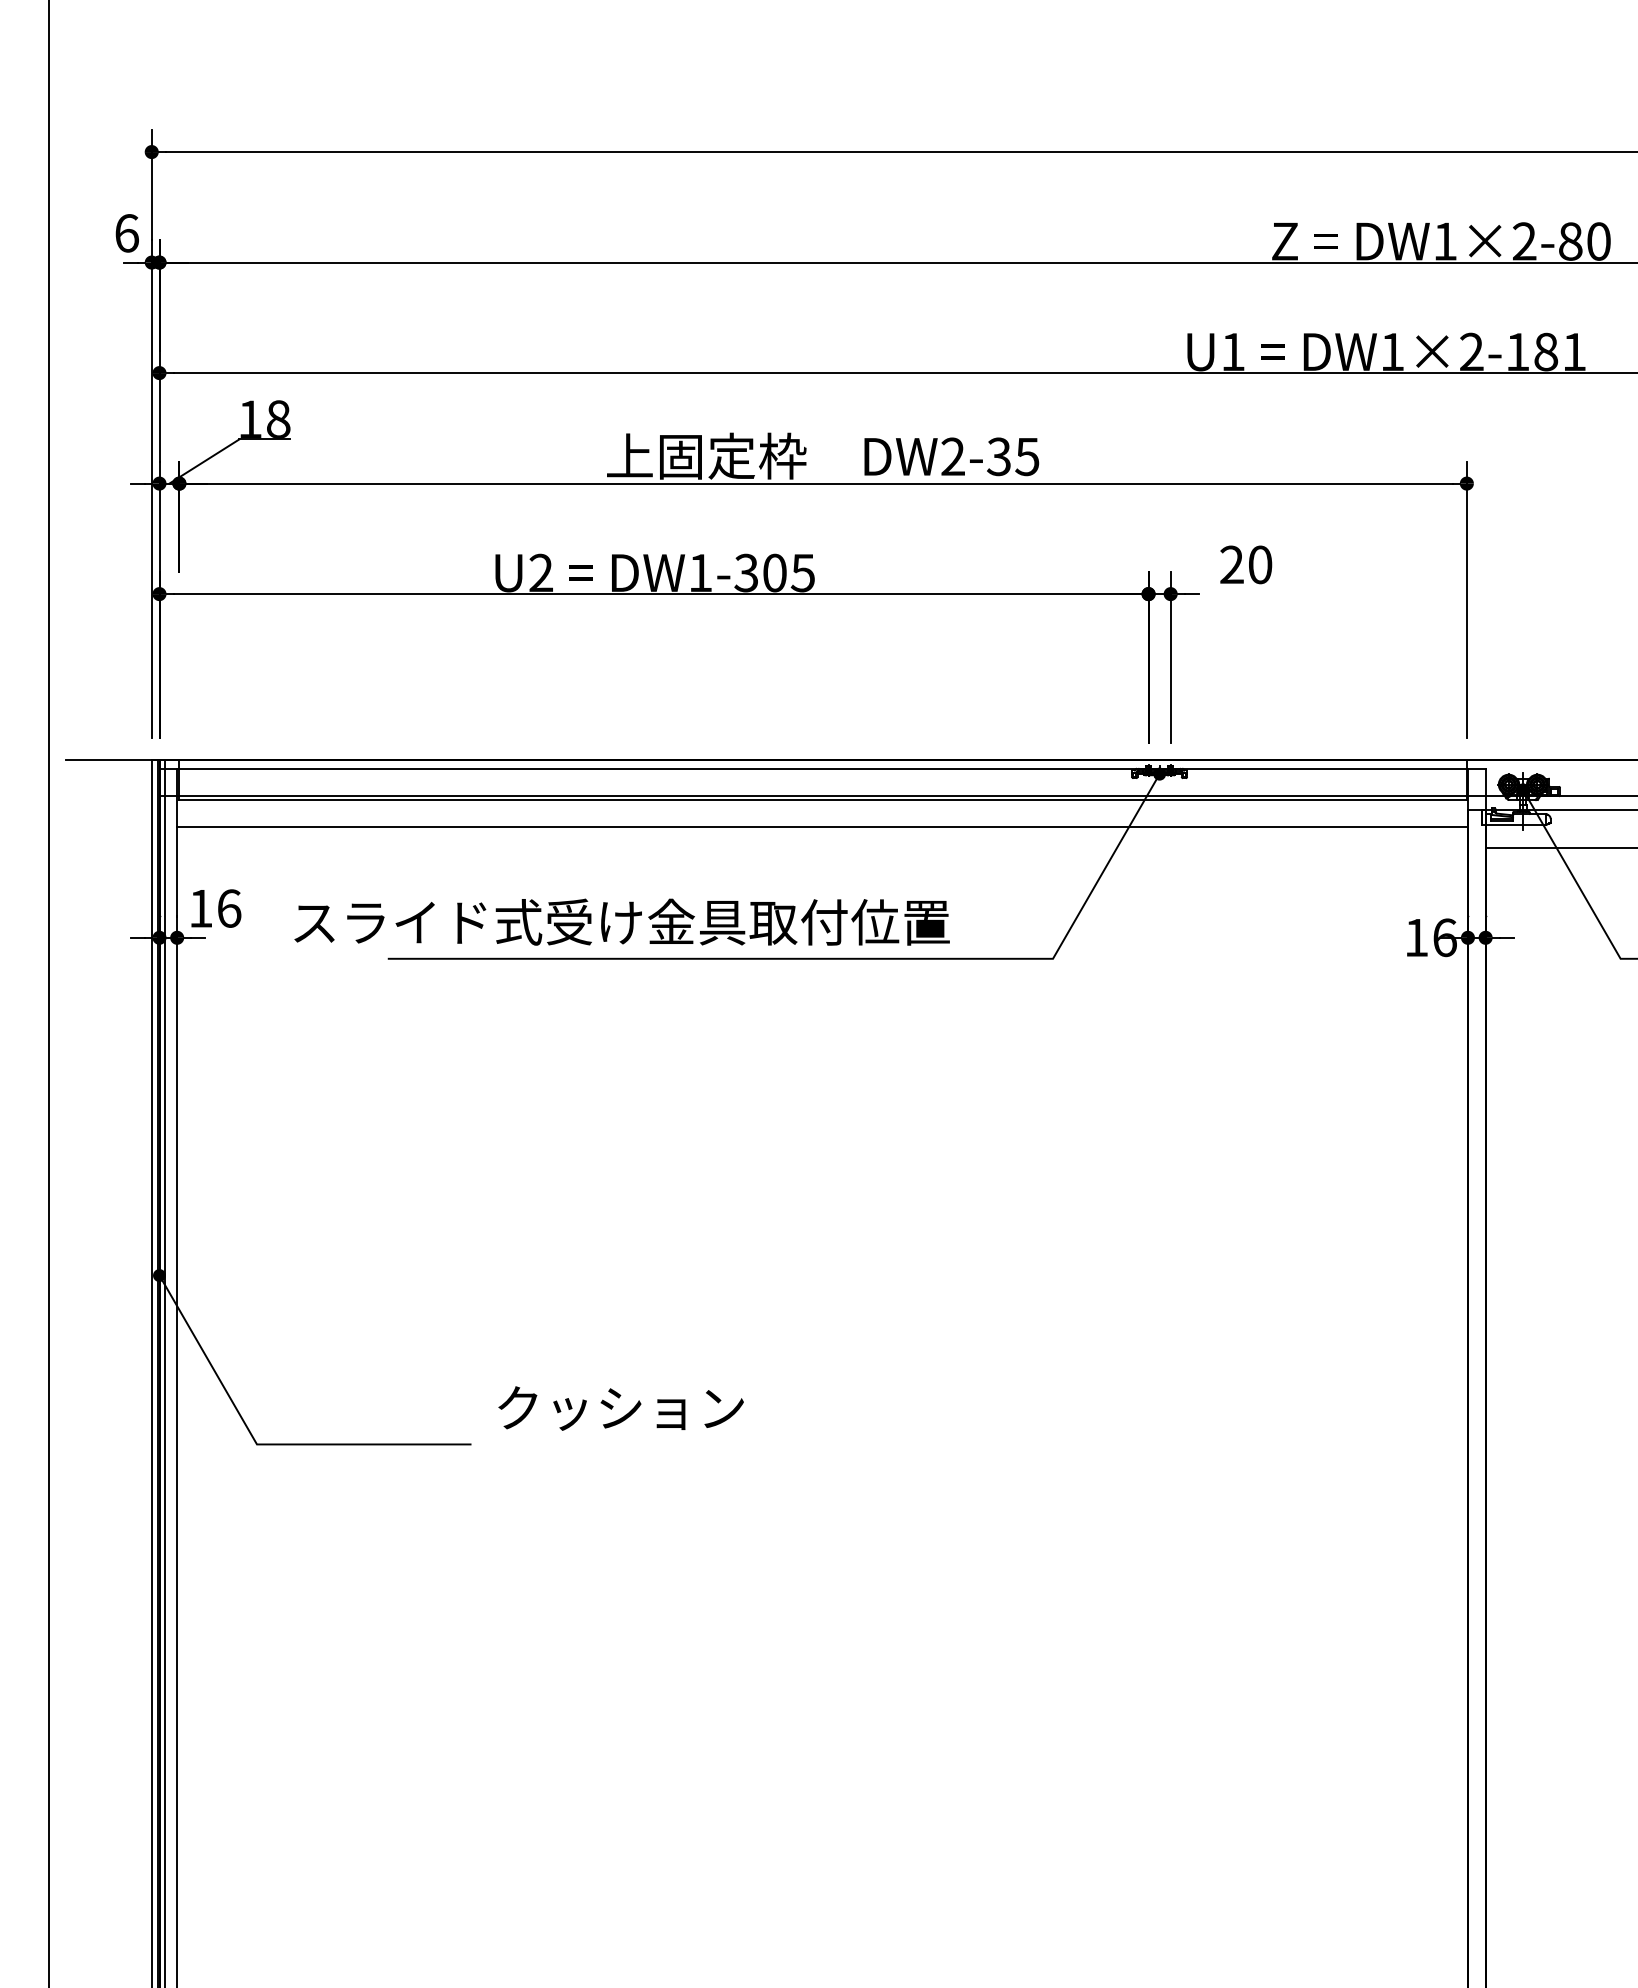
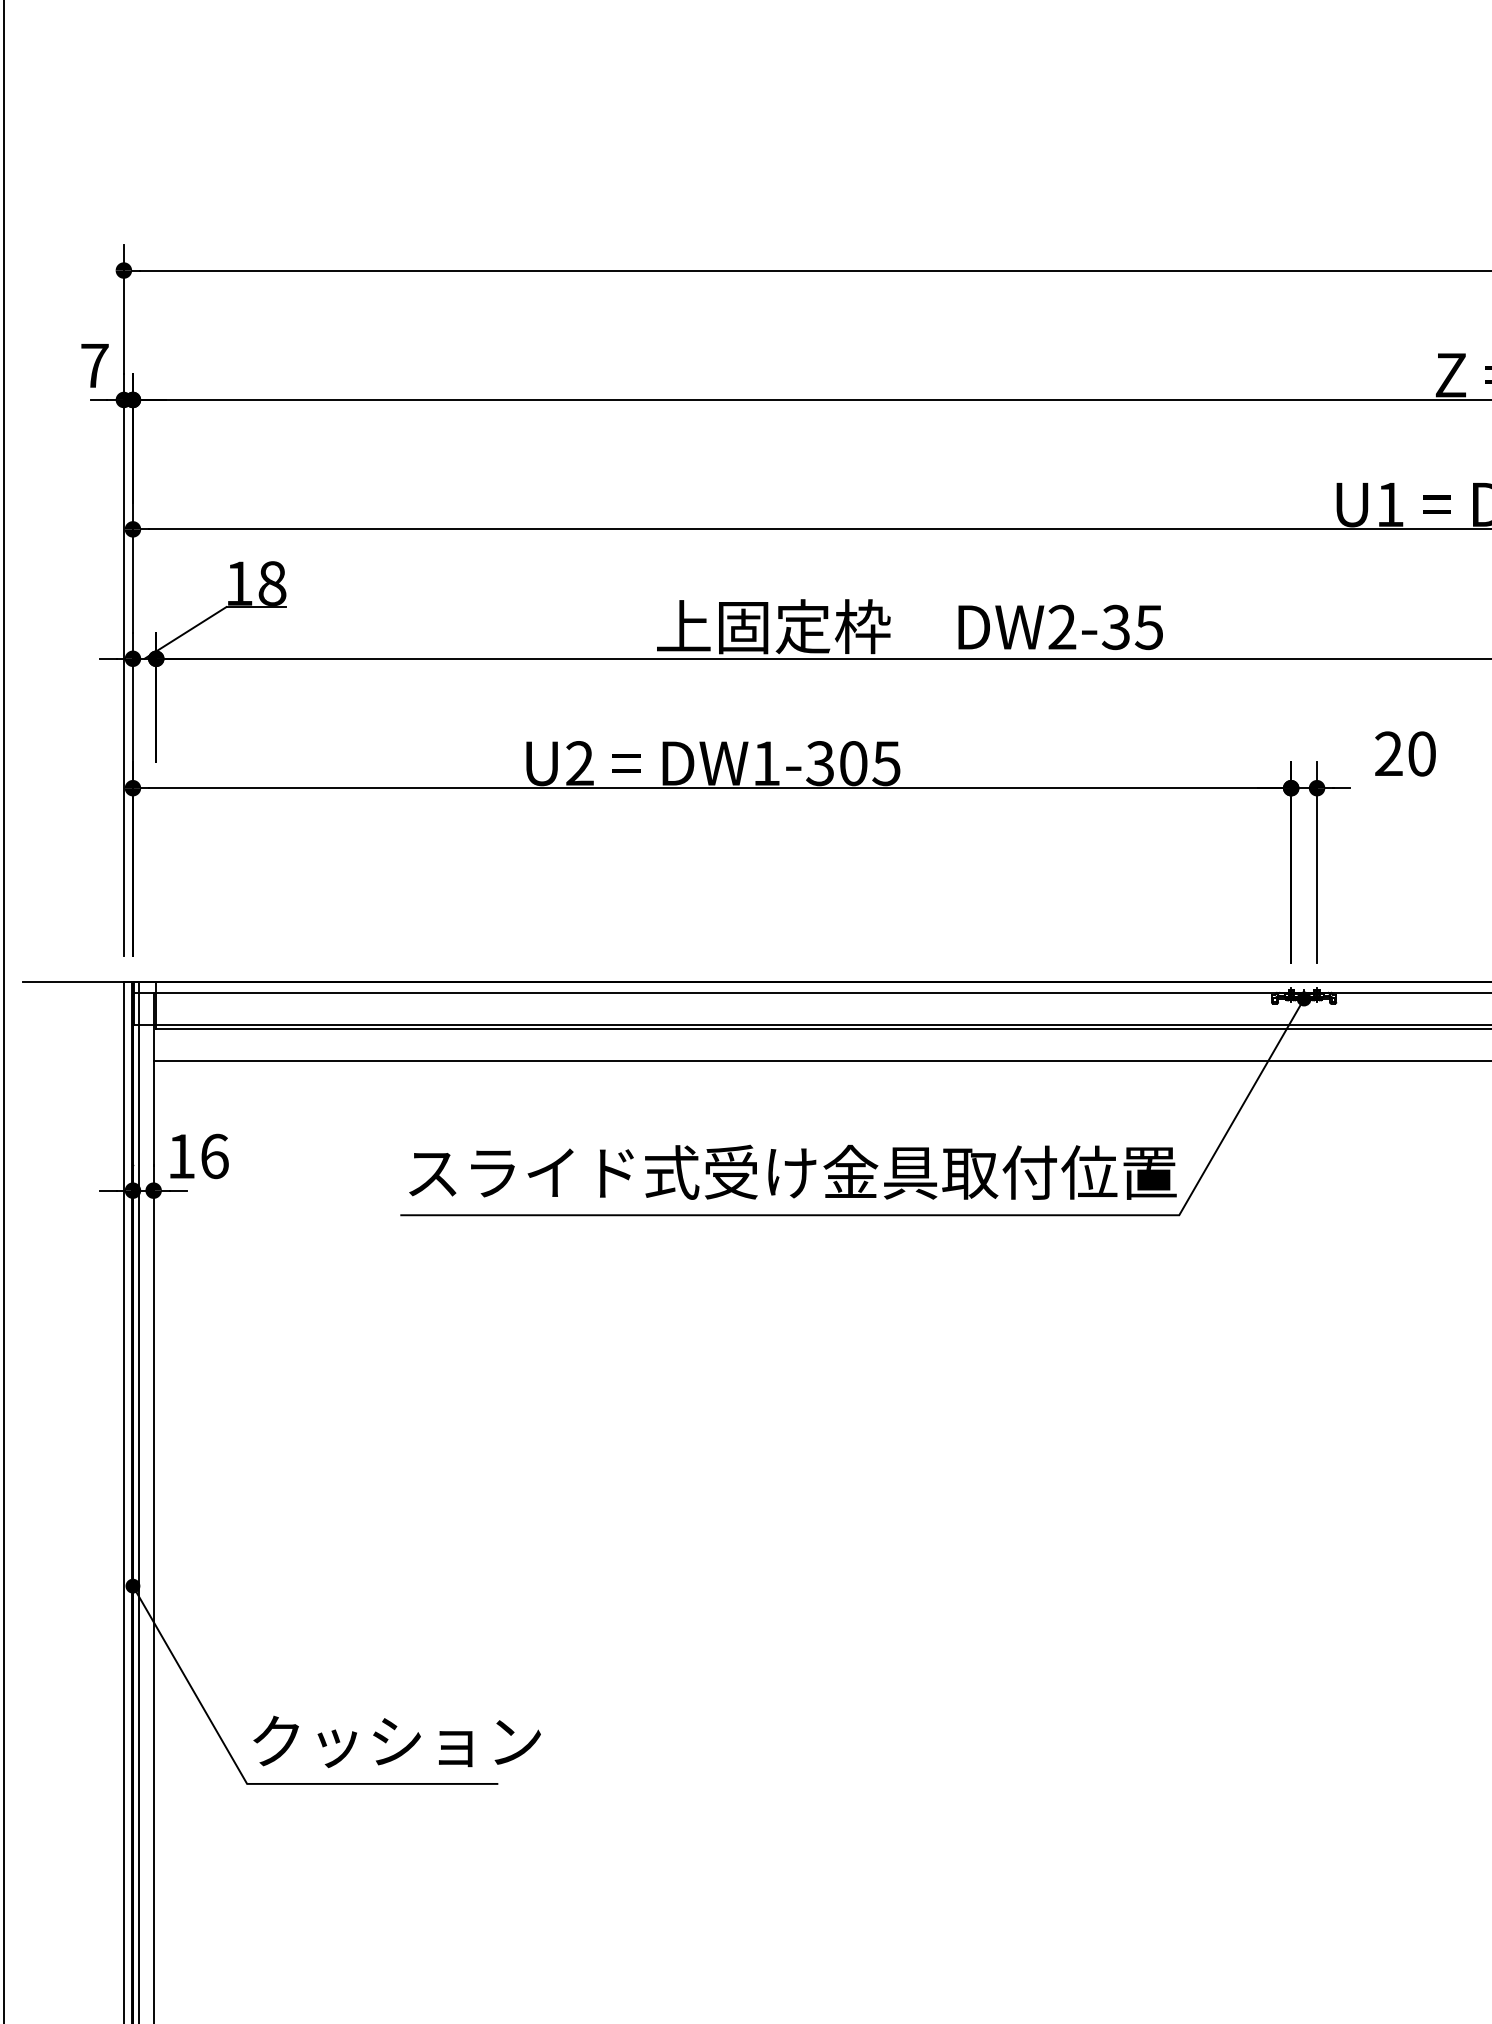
text: (126, 233) -> (94, 365), 6 -> 7
text: (621, 921) -> (792, 1171), moved
text: (620, 1408) -> (396, 1741), moved

